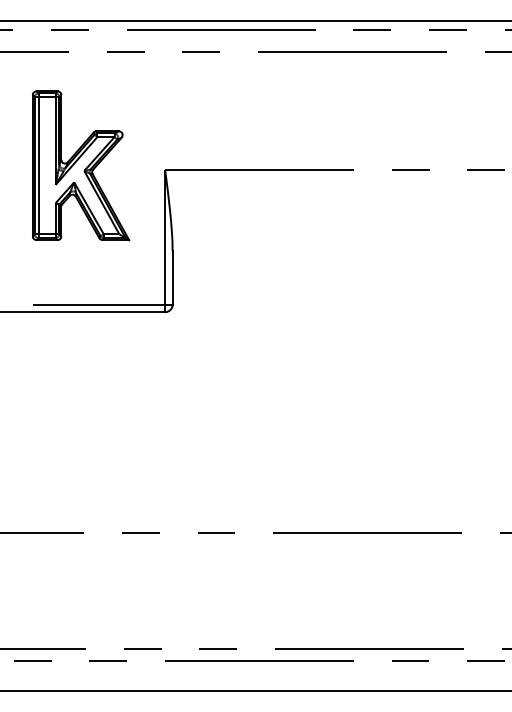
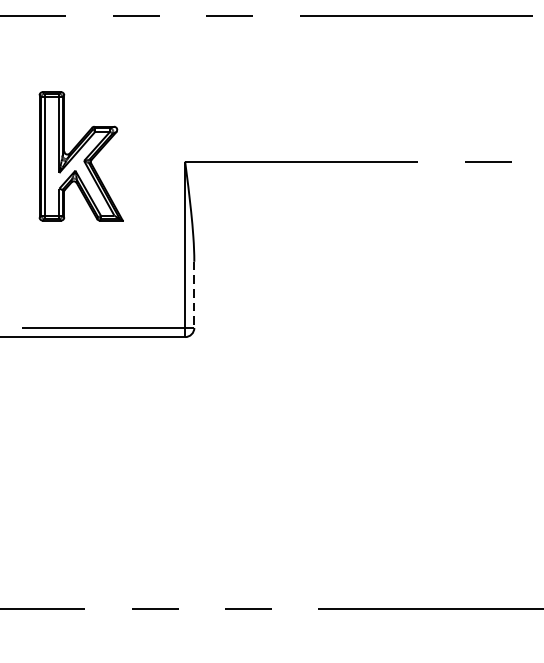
part: (80, 165) -> (80, 156), size x0.7
line: (172, 277) -> (194, 294), solid -> dashed

